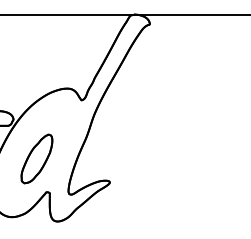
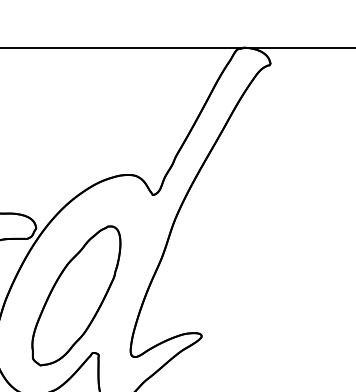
part: (36, 158) -> (75, 294), size x1.67

